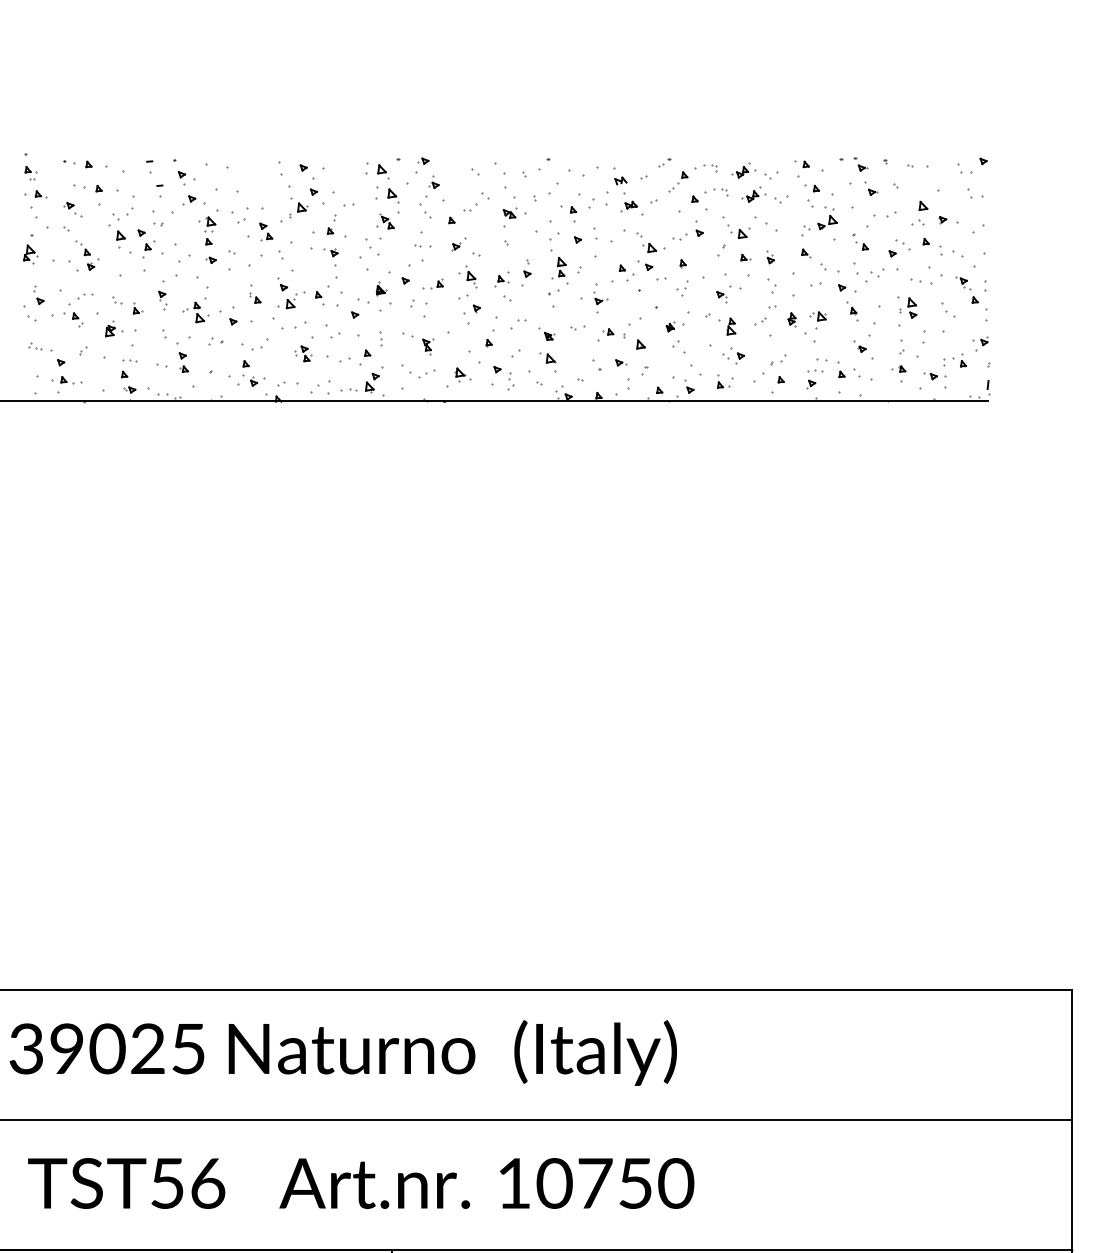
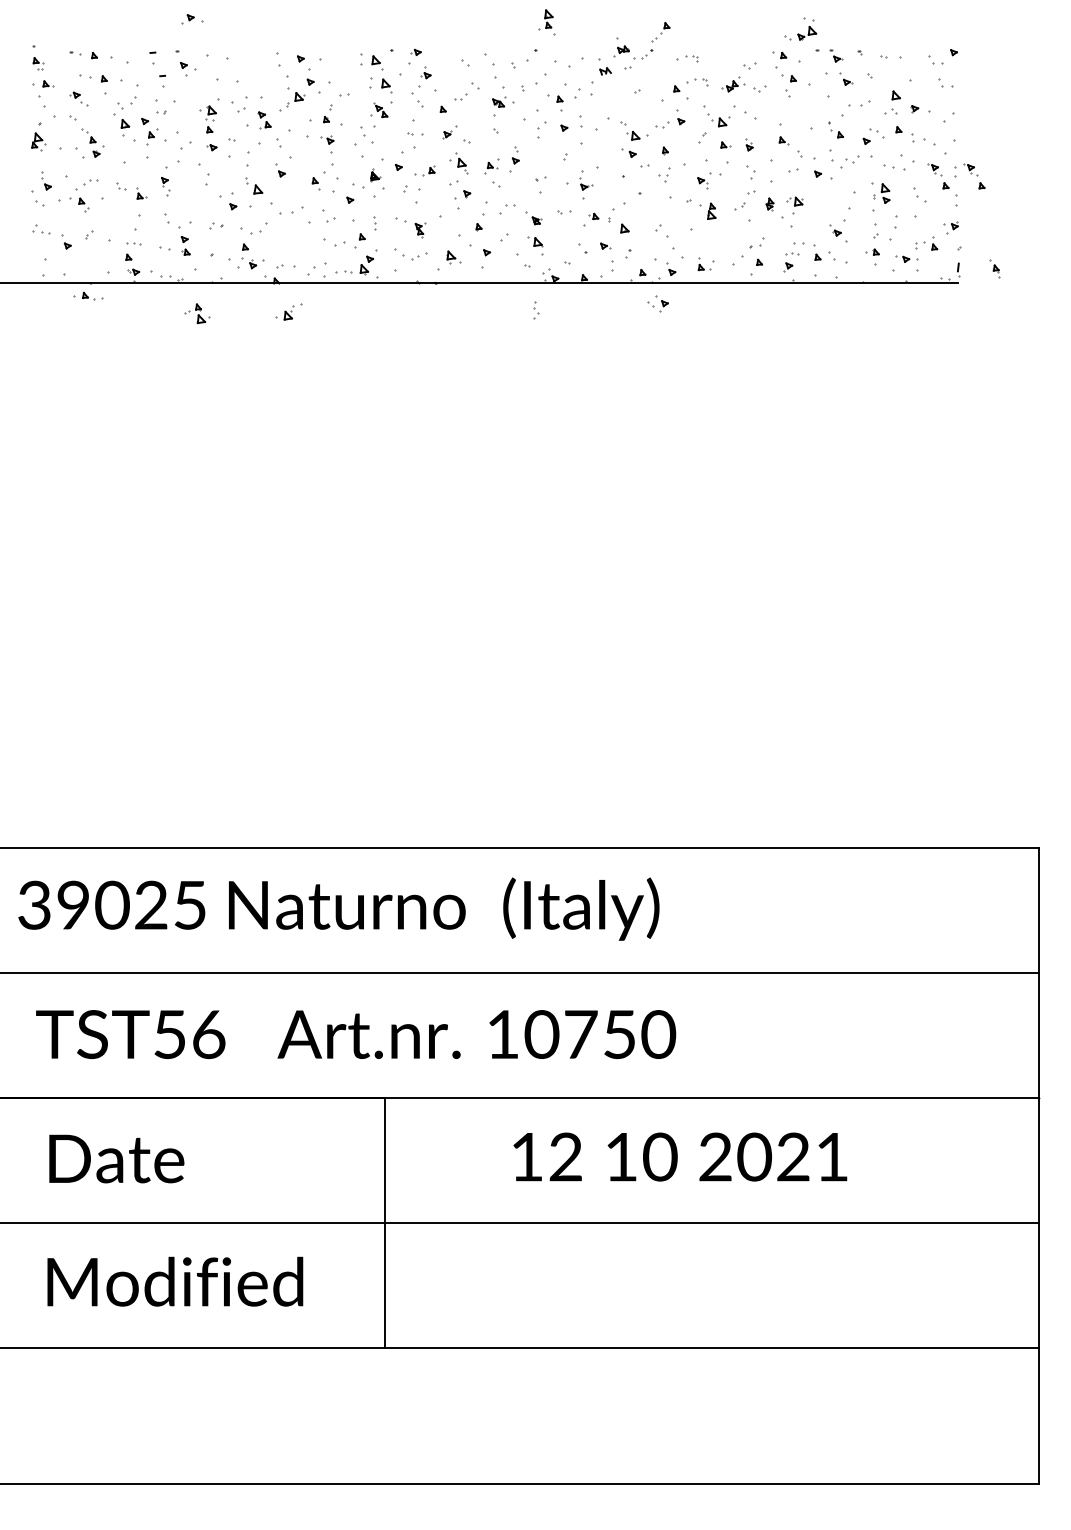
part: (743, 170) -> (723, 61), removed
part: (678, 182) -> (660, 32), moved
part: (194, 200) -> (192, 19), moved
part: (632, 203) -> (624, 48), moved
part: (820, 217) -> (800, 28), moved
part: (559, 270) -> (546, 22), moved
part: (627, 272) -> (611, 159), removed
part: (1004, 290) -> (974, 176), added
part: (255, 293) -> (254, 179), size x1.6
part: (290, 299) -> (288, 311), moved
part: (851, 311) -> (994, 268), moved
part: (196, 312) -> (197, 313), moved
part: (674, 326) -> (657, 211), removed
part: (113, 328) -> (118, 213), removed
part: (39, 346) -> (47, 230), size x1.4
part: (303, 353) -> (300, 237), removed
part: (733, 355) -> (657, 303), moved
part: (67, 379) -> (88, 295), moved
part: (511, 381) -> (536, 310), moved

